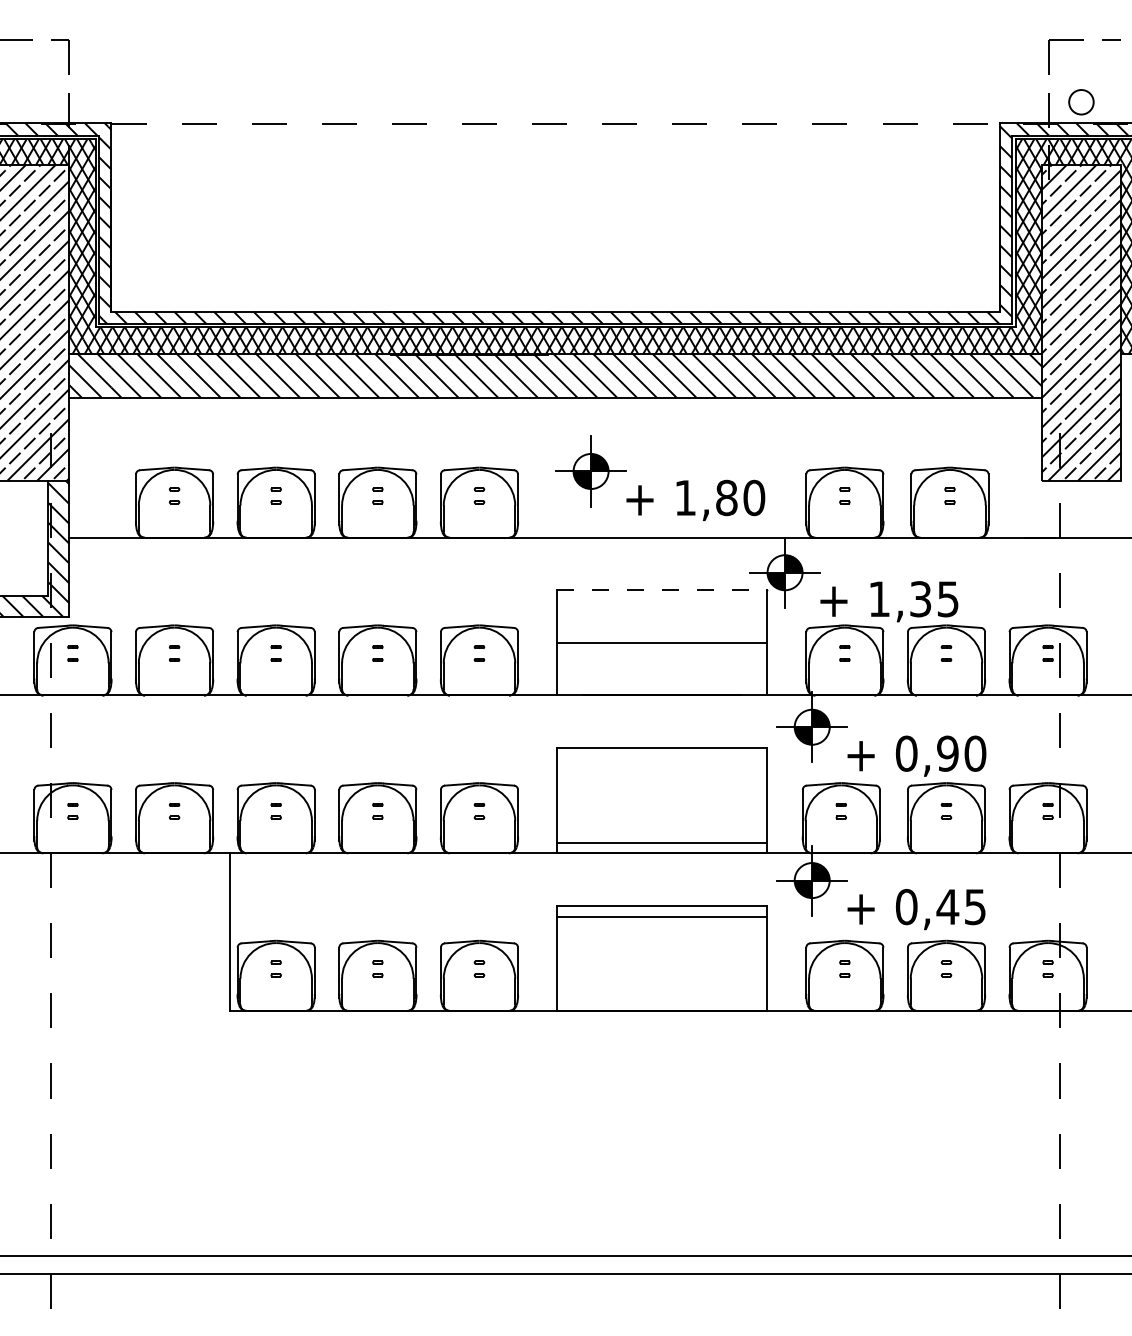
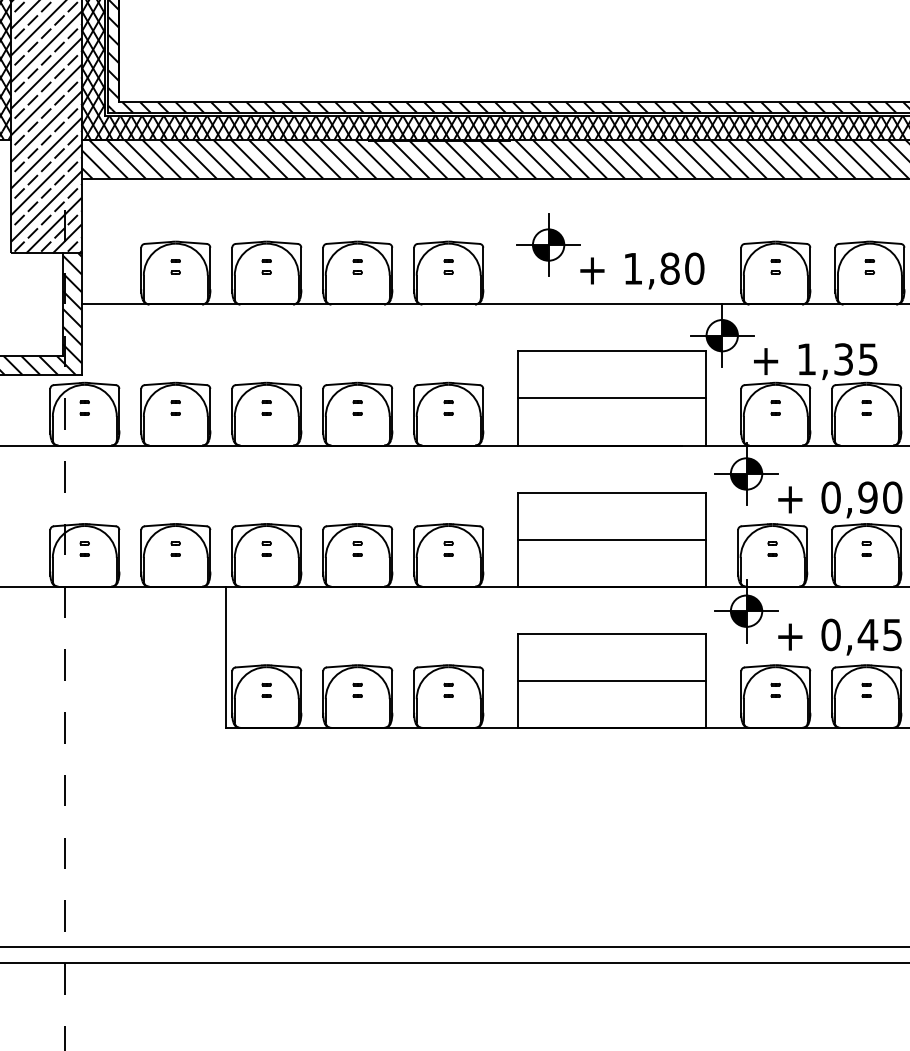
line: (662, 590) -> (612, 351), dashed -> solid
line: (661, 842) -> (611, 539), moved
line: (661, 917) -> (611, 680), moved

